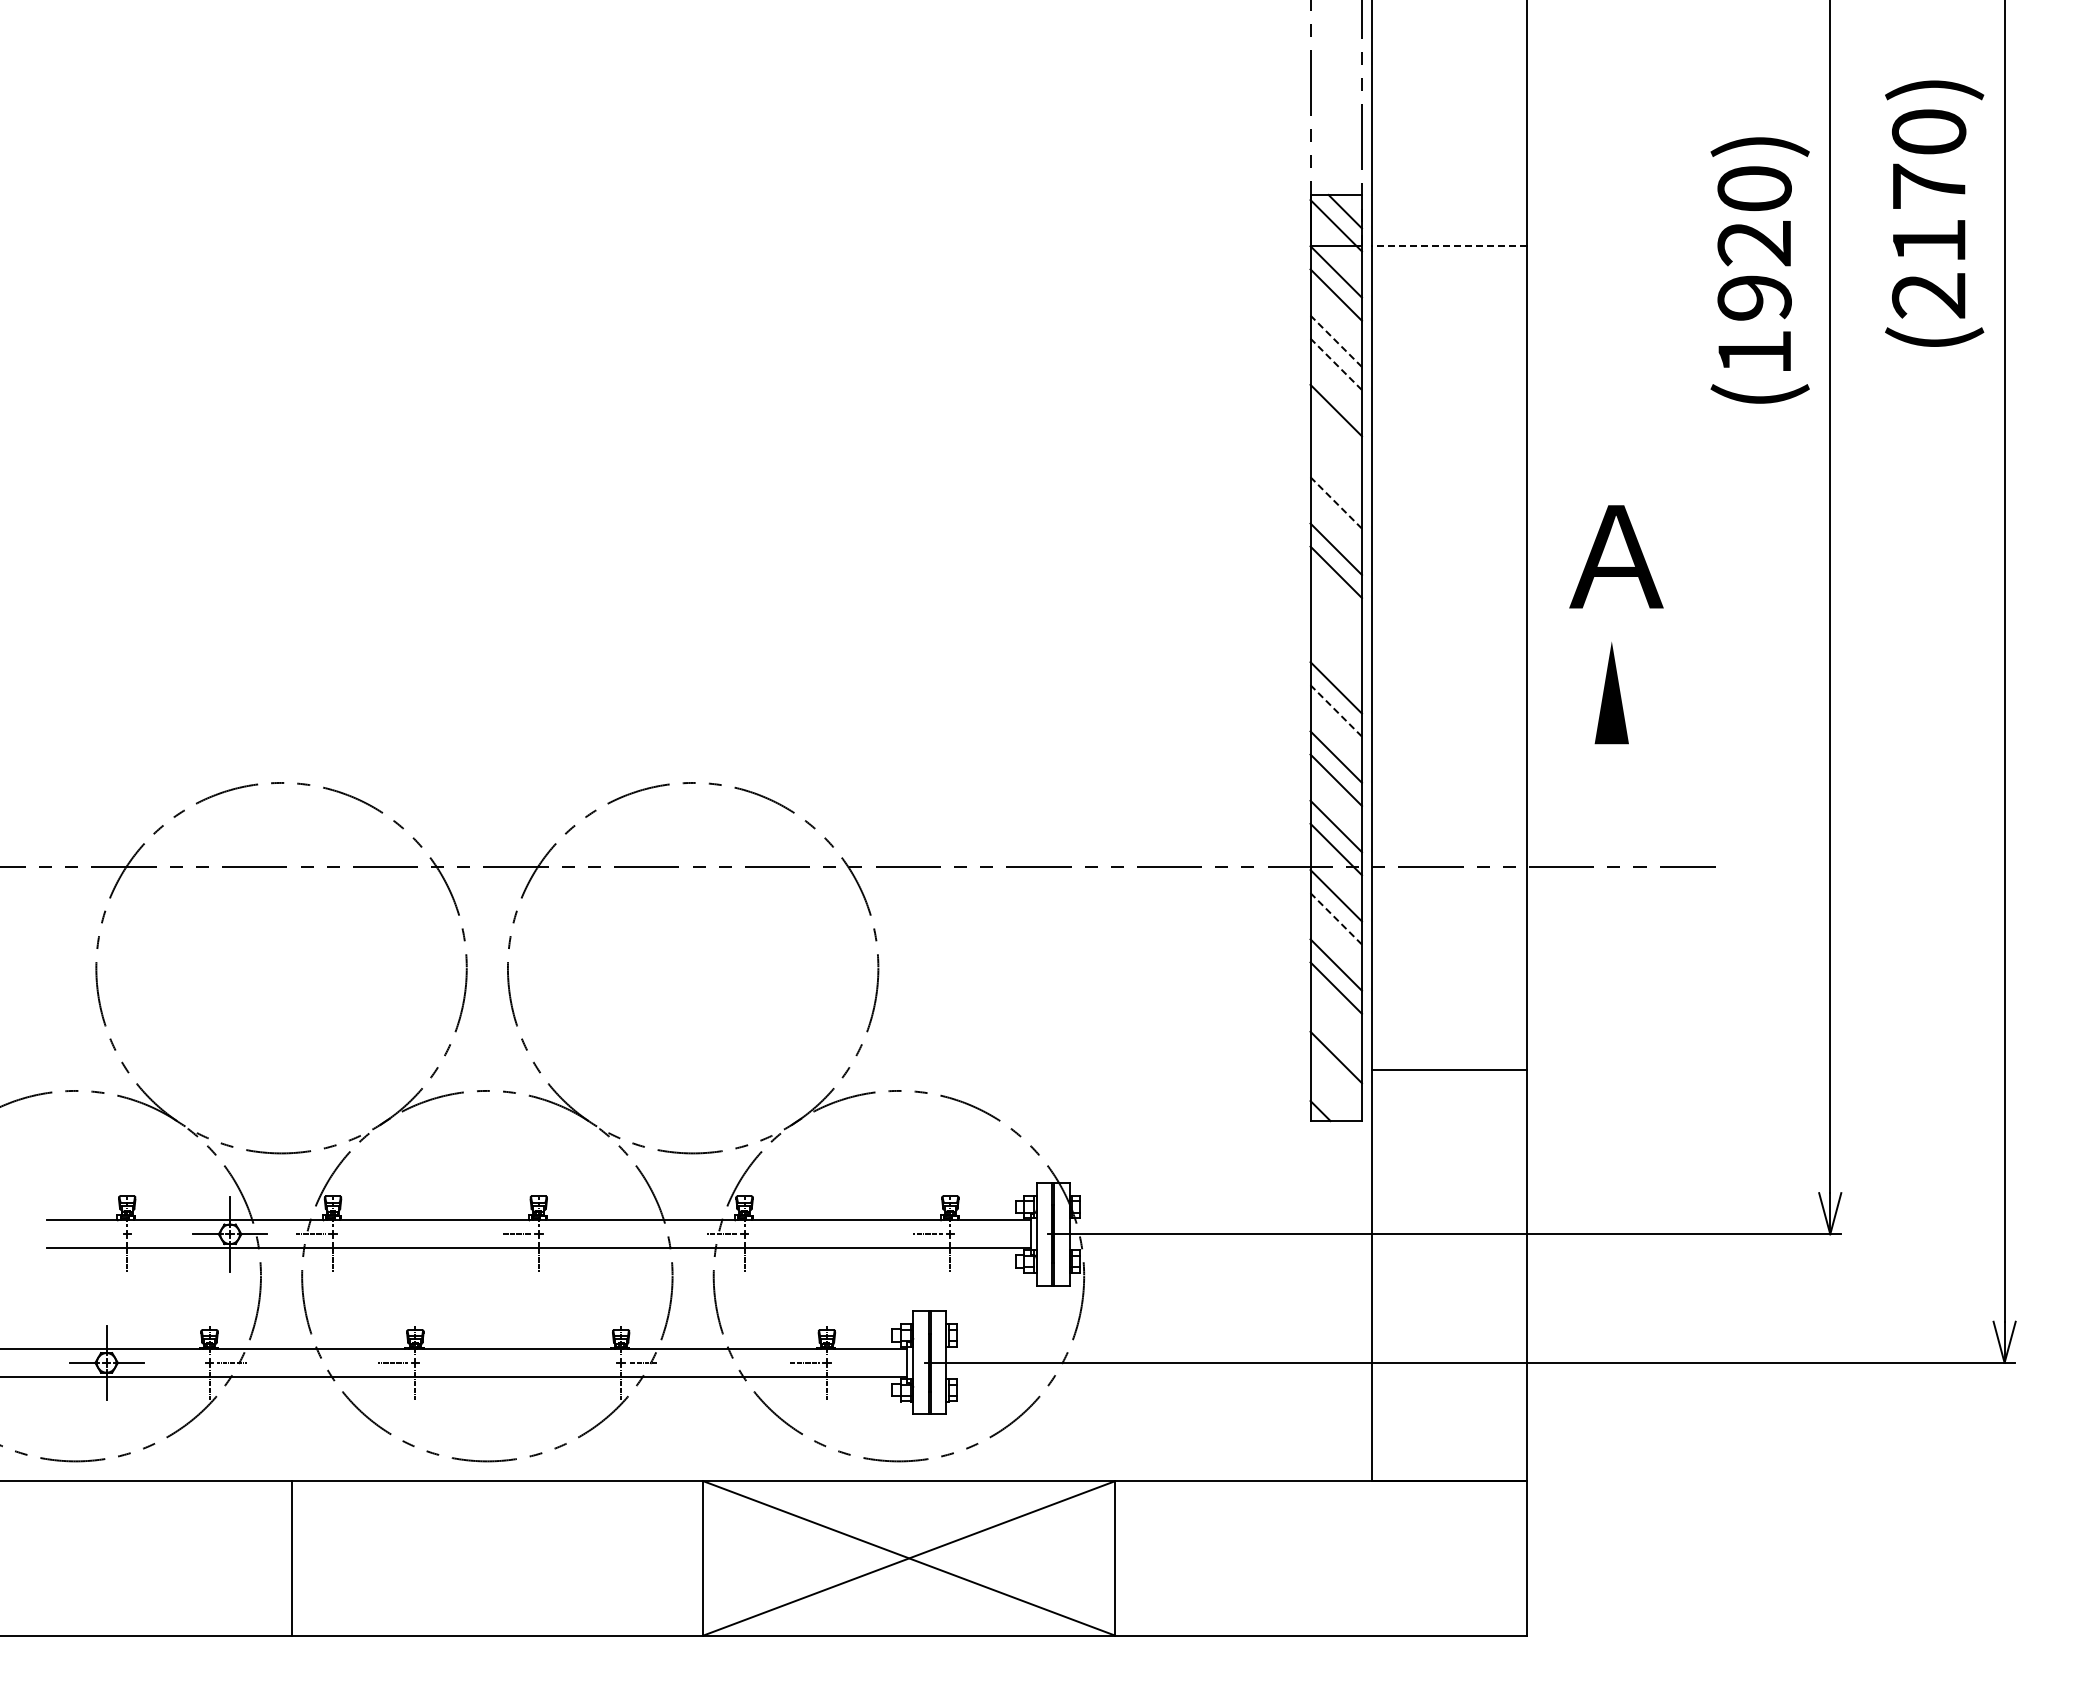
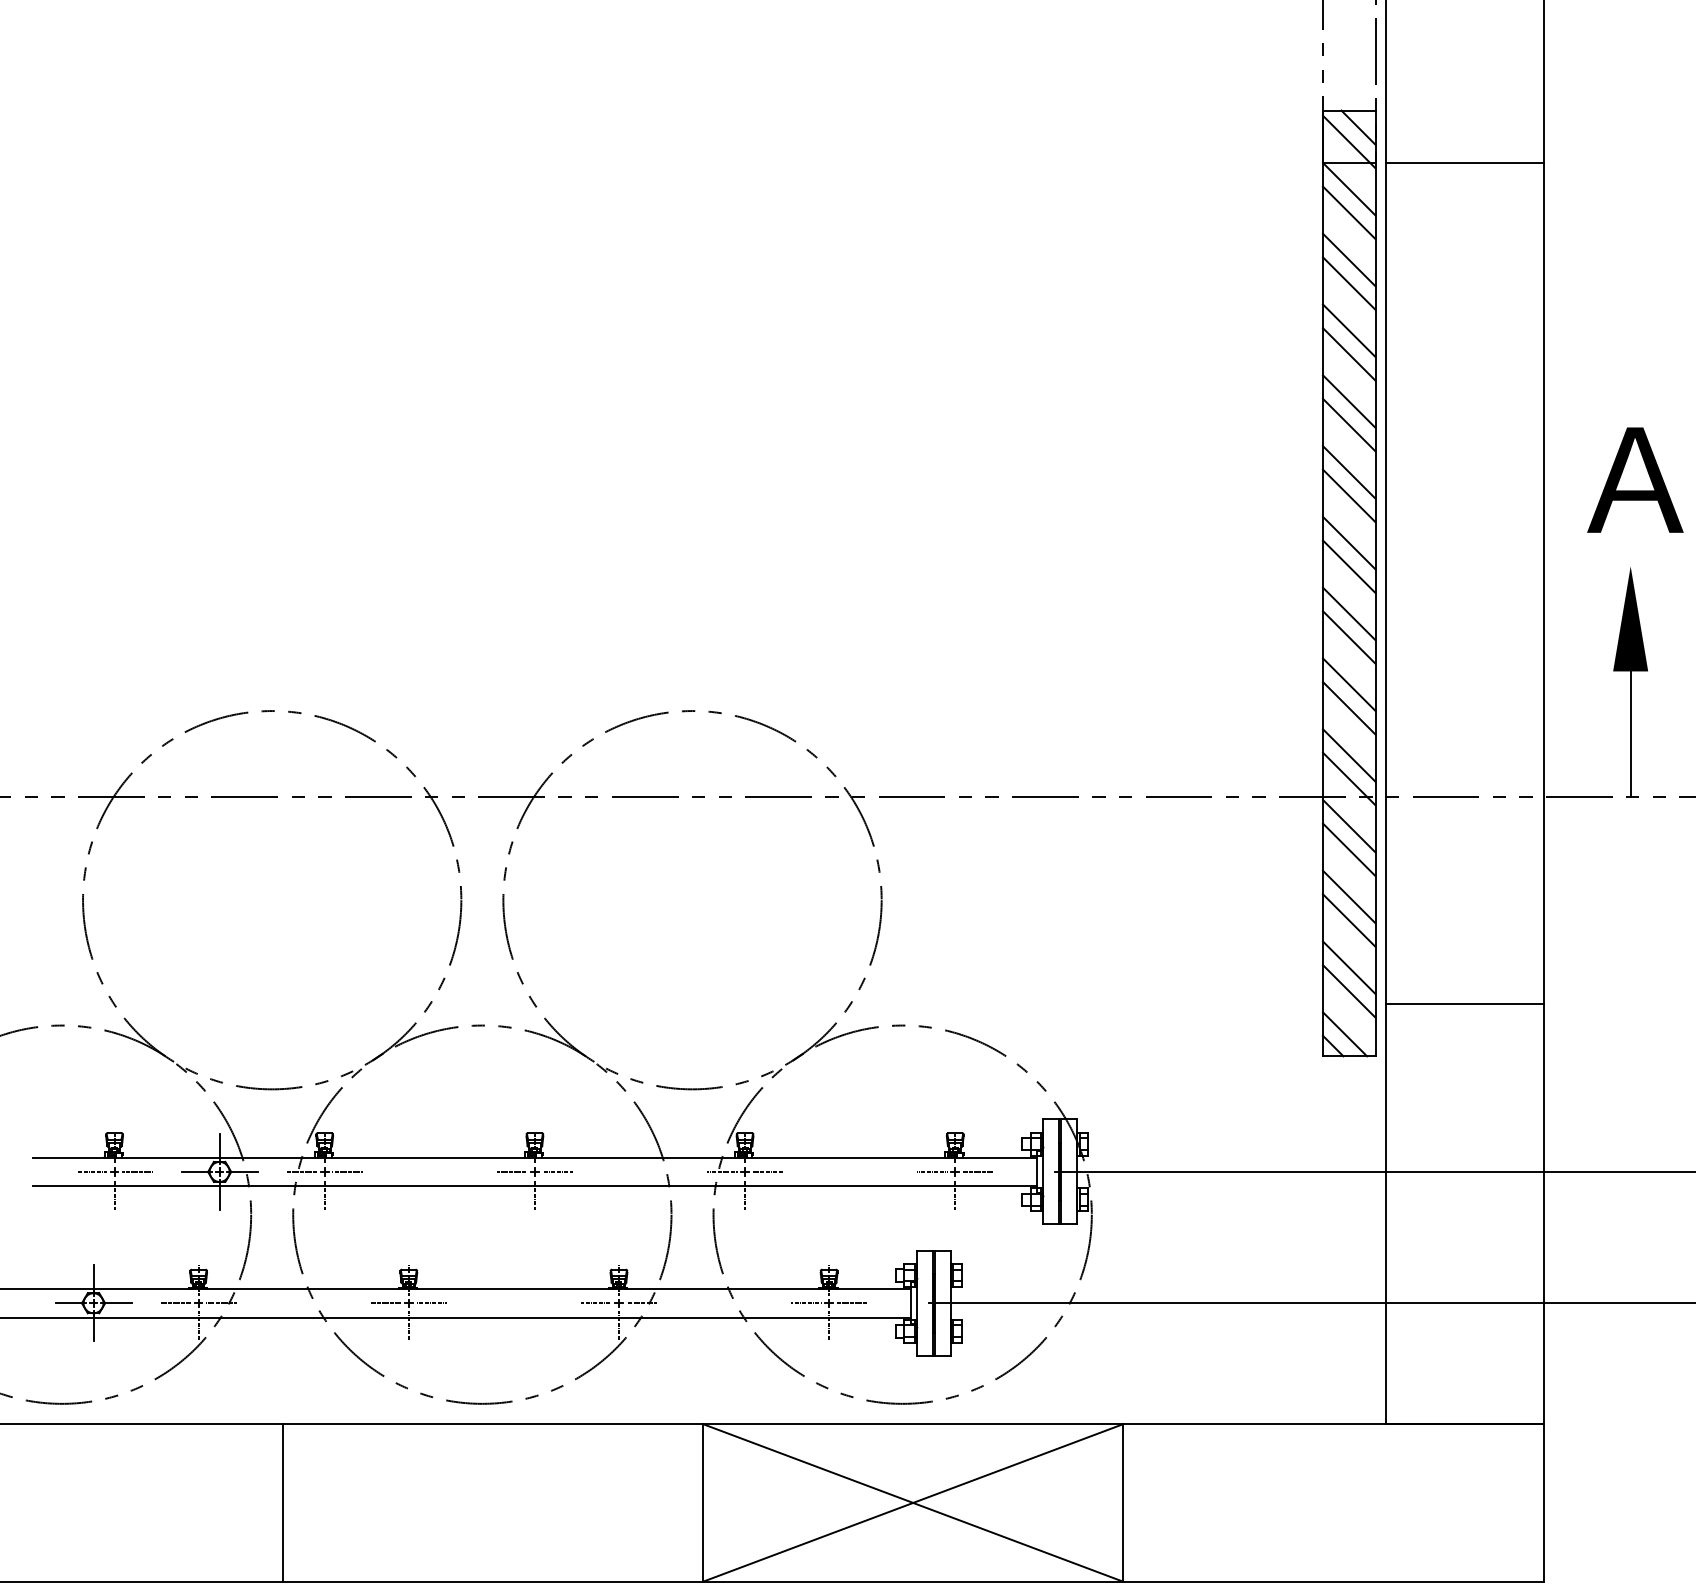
line: (1448, 246) -> (1463, 163), dashed -> solid
line: (1335, 340) -> (1348, 259), dashed -> solid
line: (1335, 364) -> (1348, 283), dashed -> solid
line: (1336, 433) -> (1349, 354), added
line: (1336, 479) -> (1349, 401), added
line: (1335, 502) -> (1348, 424), dashed -> solid
line: (1336, 618) -> (1349, 543), added
line: (1336, 641) -> (1349, 566), added
line: (1335, 710) -> (1348, 637), dashed -> solid
line: (1611, 805) -> (1630, 734), added
line: (1335, 918) -> (1348, 849), dashed -> solid
line: (1336, 1034) -> (1349, 967), added
line: (1331, 1099) -> (1344, 1034), added
line: (104, 1234) -> (91, 1172), added
line: (149, 1234) -> (137, 1172), added
line: (355, 1234) -> (347, 1172), added
line: (561, 1234) -> (558, 1172), added
line: (766, 1234) -> (767, 1172), added
line: (972, 1234) -> (977, 1172), added
line: (187, 1362) -> (176, 1302), added
line: (437, 1362) -> (431, 1302), added
line: (598, 1362) -> (595, 1302), added
line: (849, 1362) -> (852, 1302), added

